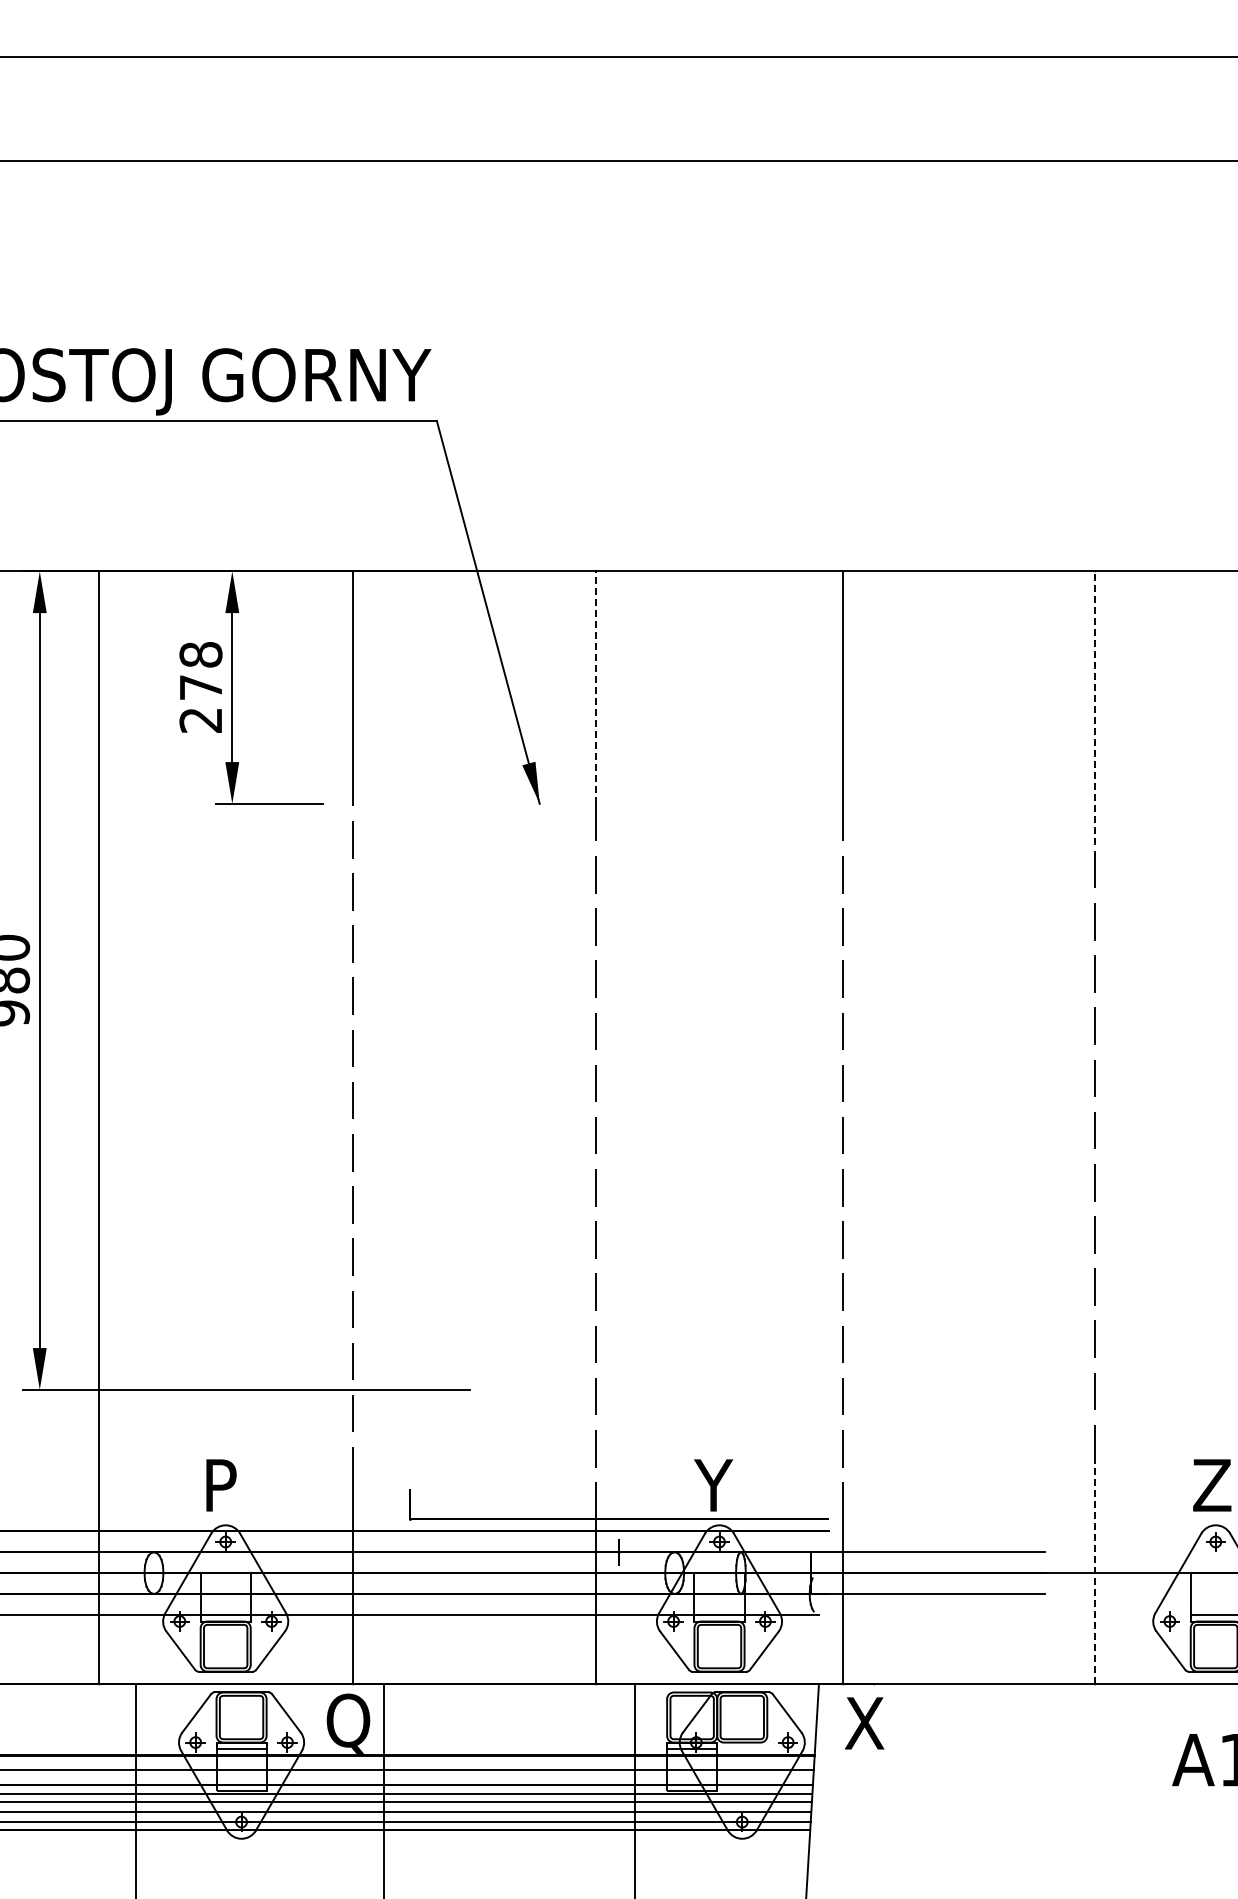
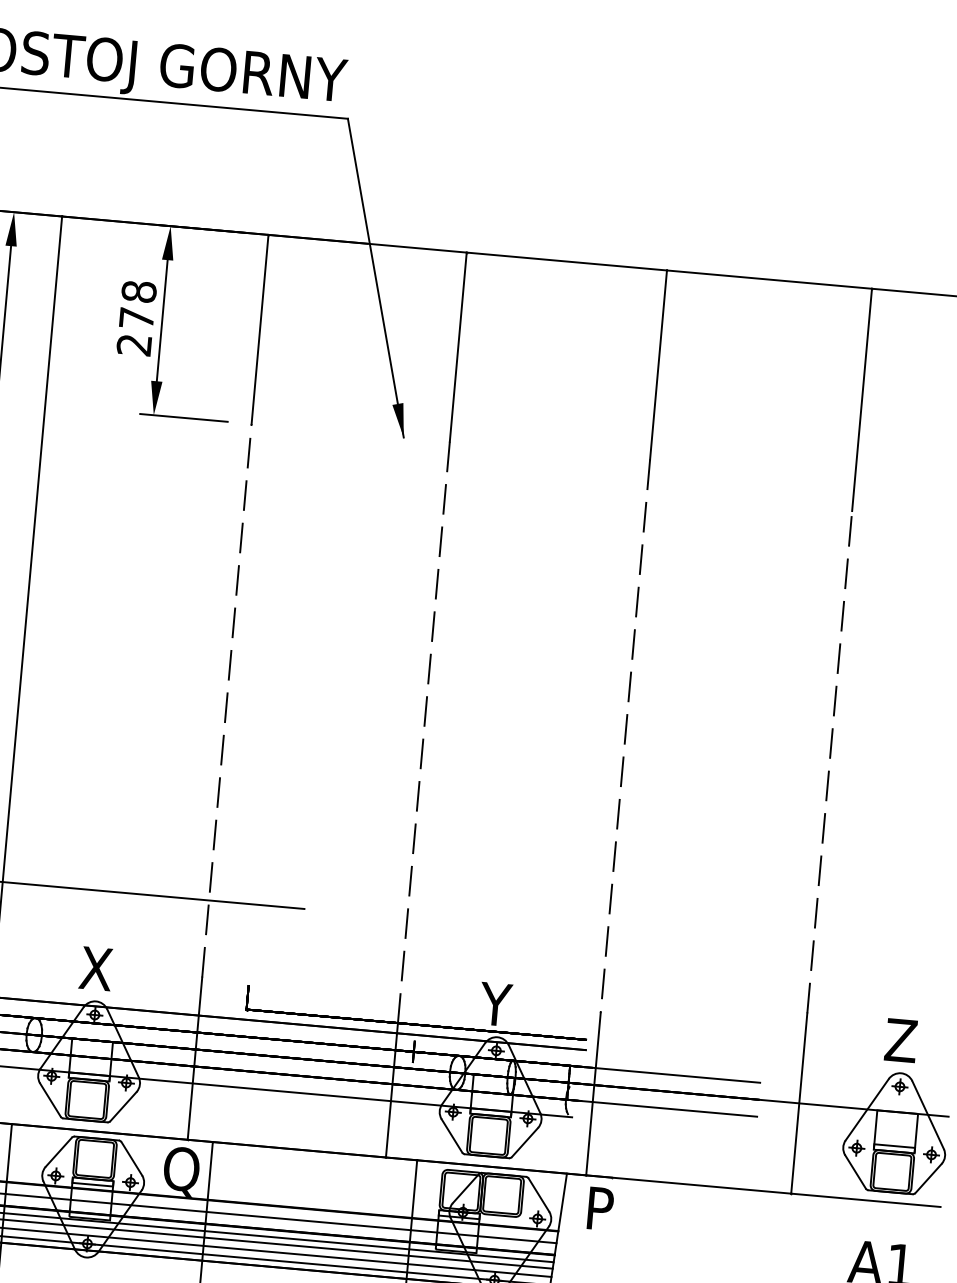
line: (596, 687) -> (458, 347), dashed -> solid
line: (1094, 708) -> (861, 400), dashed -> solid
text: (221, 1485) -> (95, 968), P -> X
line: (1094, 1573) -> (799, 1103), dashed -> solid
text: (864, 1723) -> (601, 1208), X -> P

